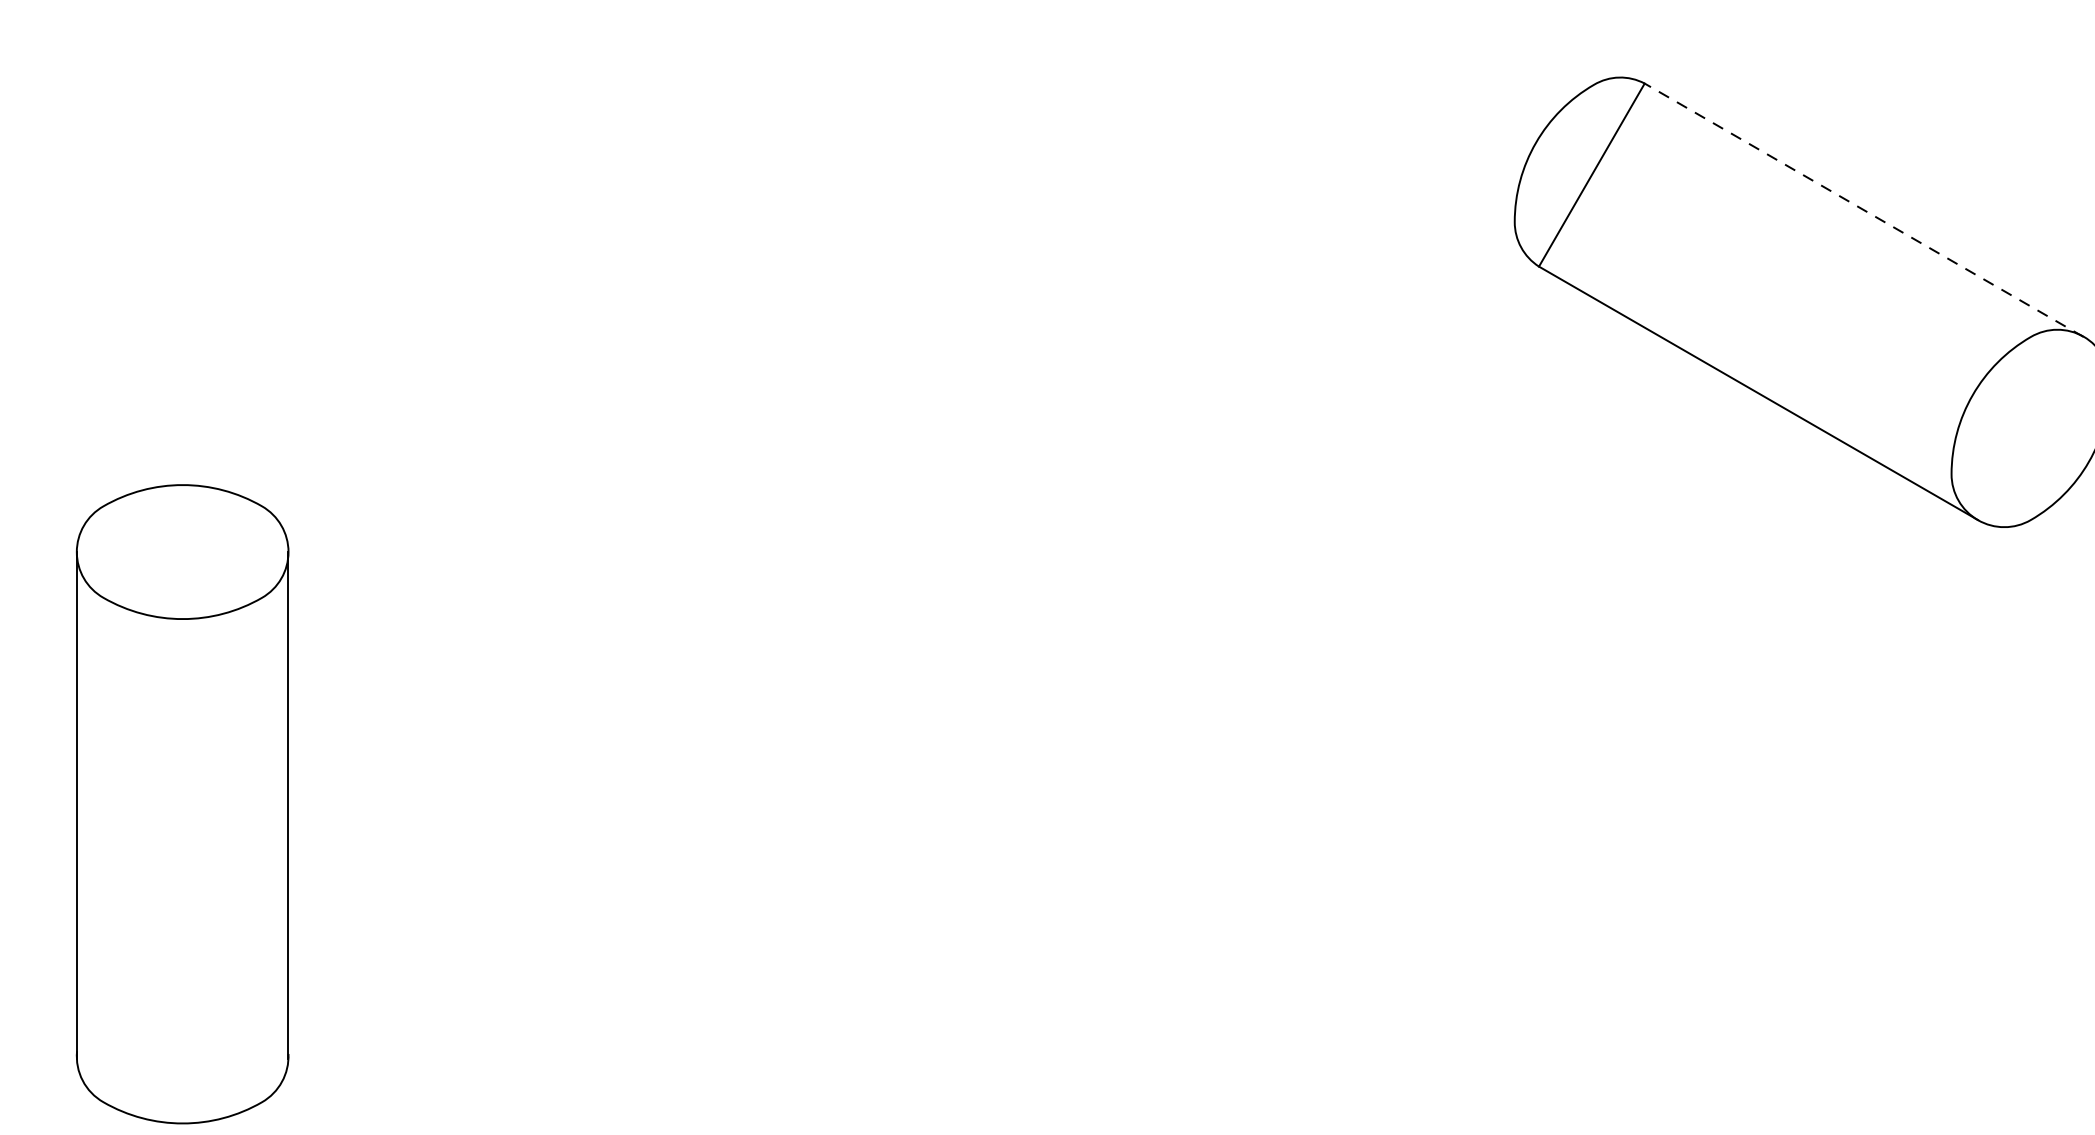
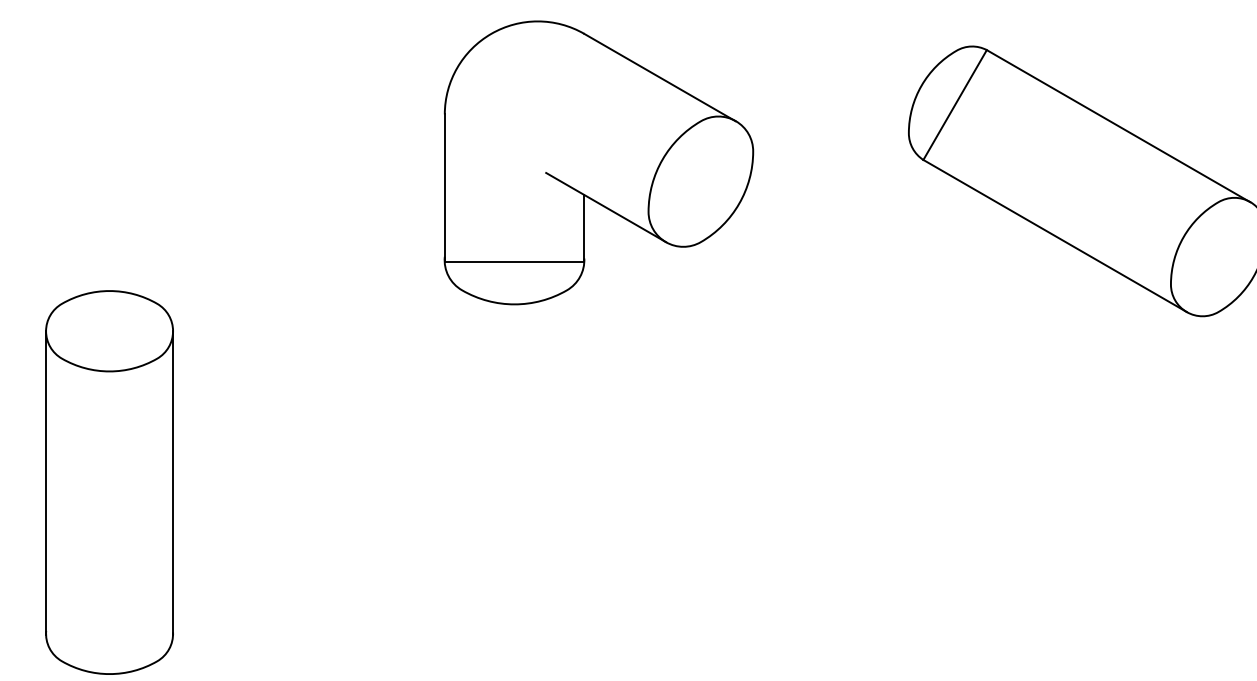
line: (1864, 209) -> (1118, 125), dashed -> solid
part: (997, 270) -> (598, 162), added

